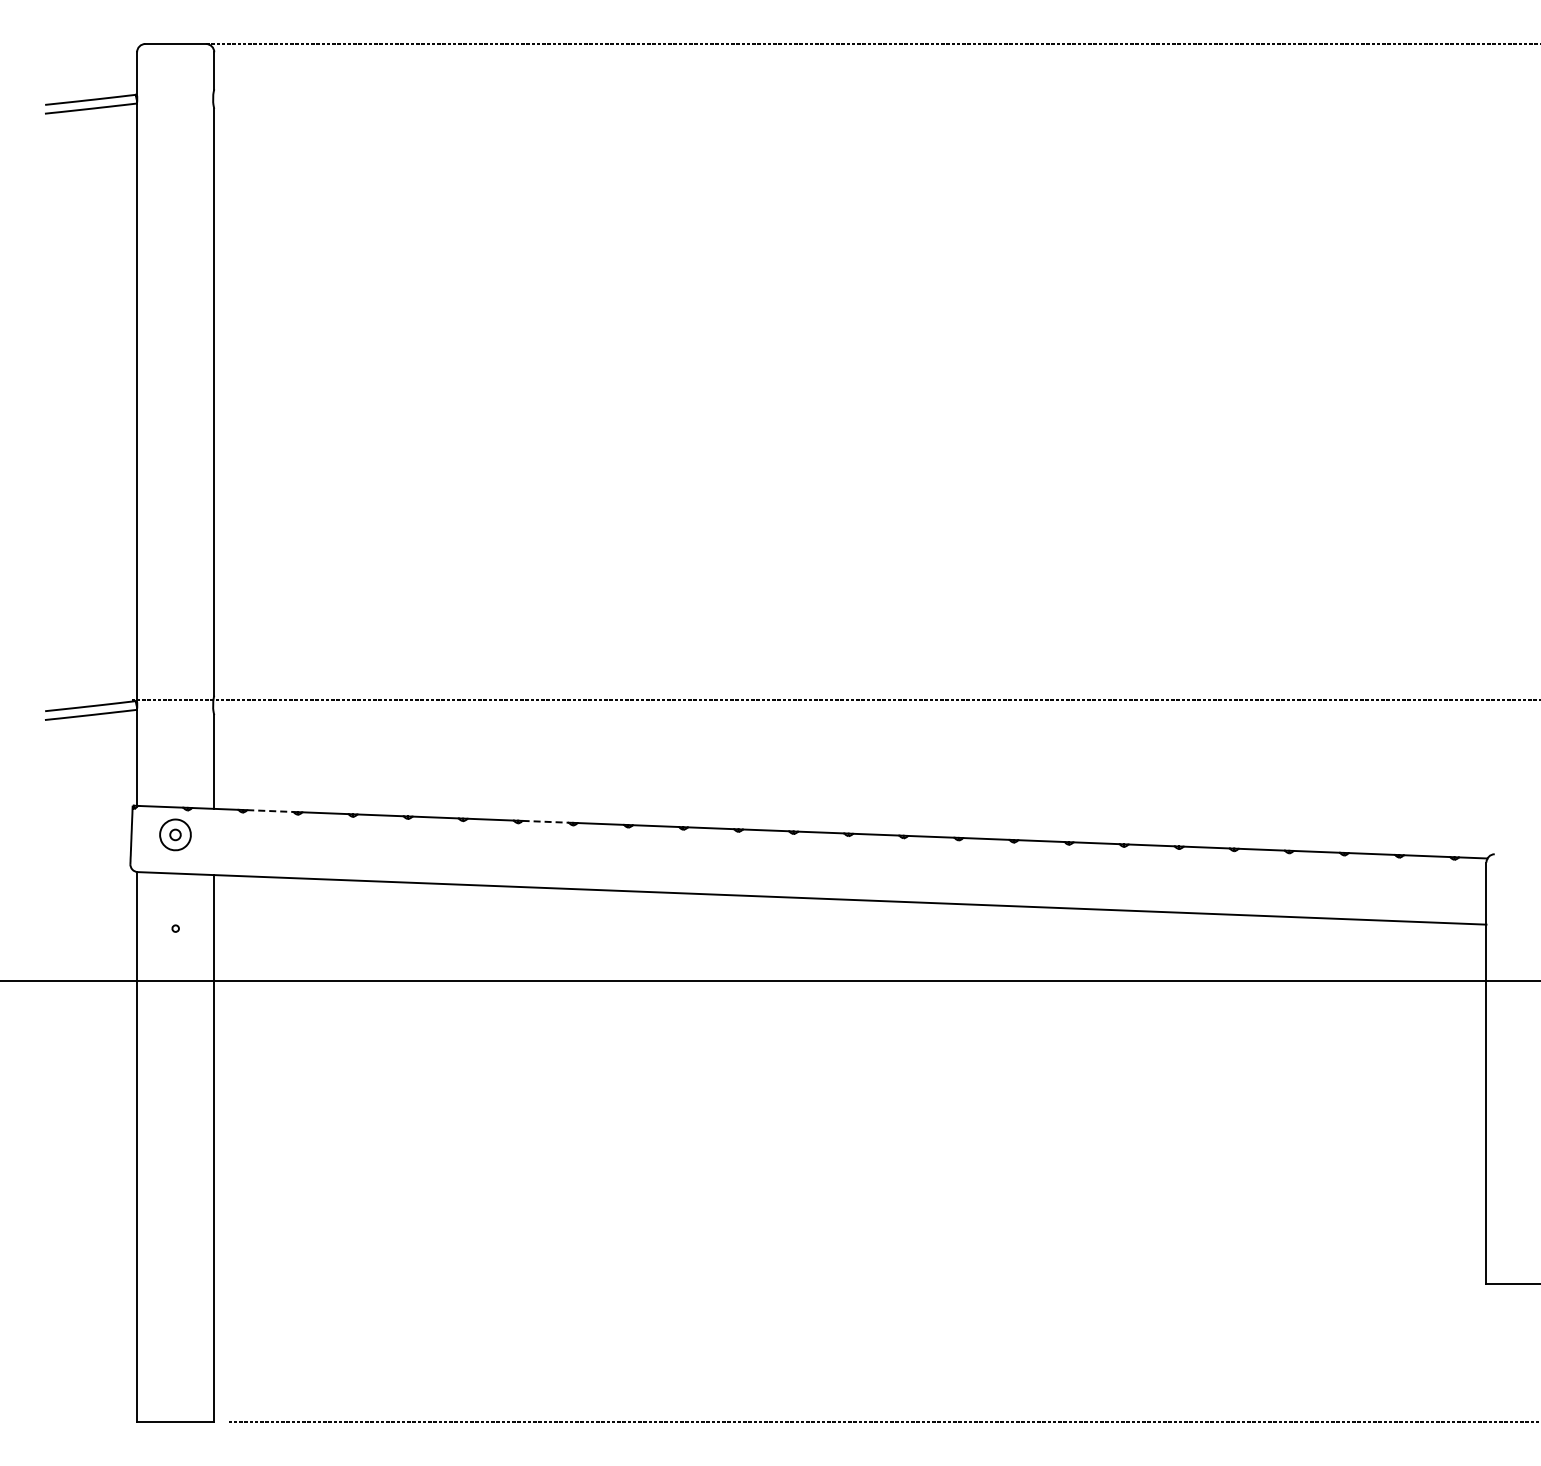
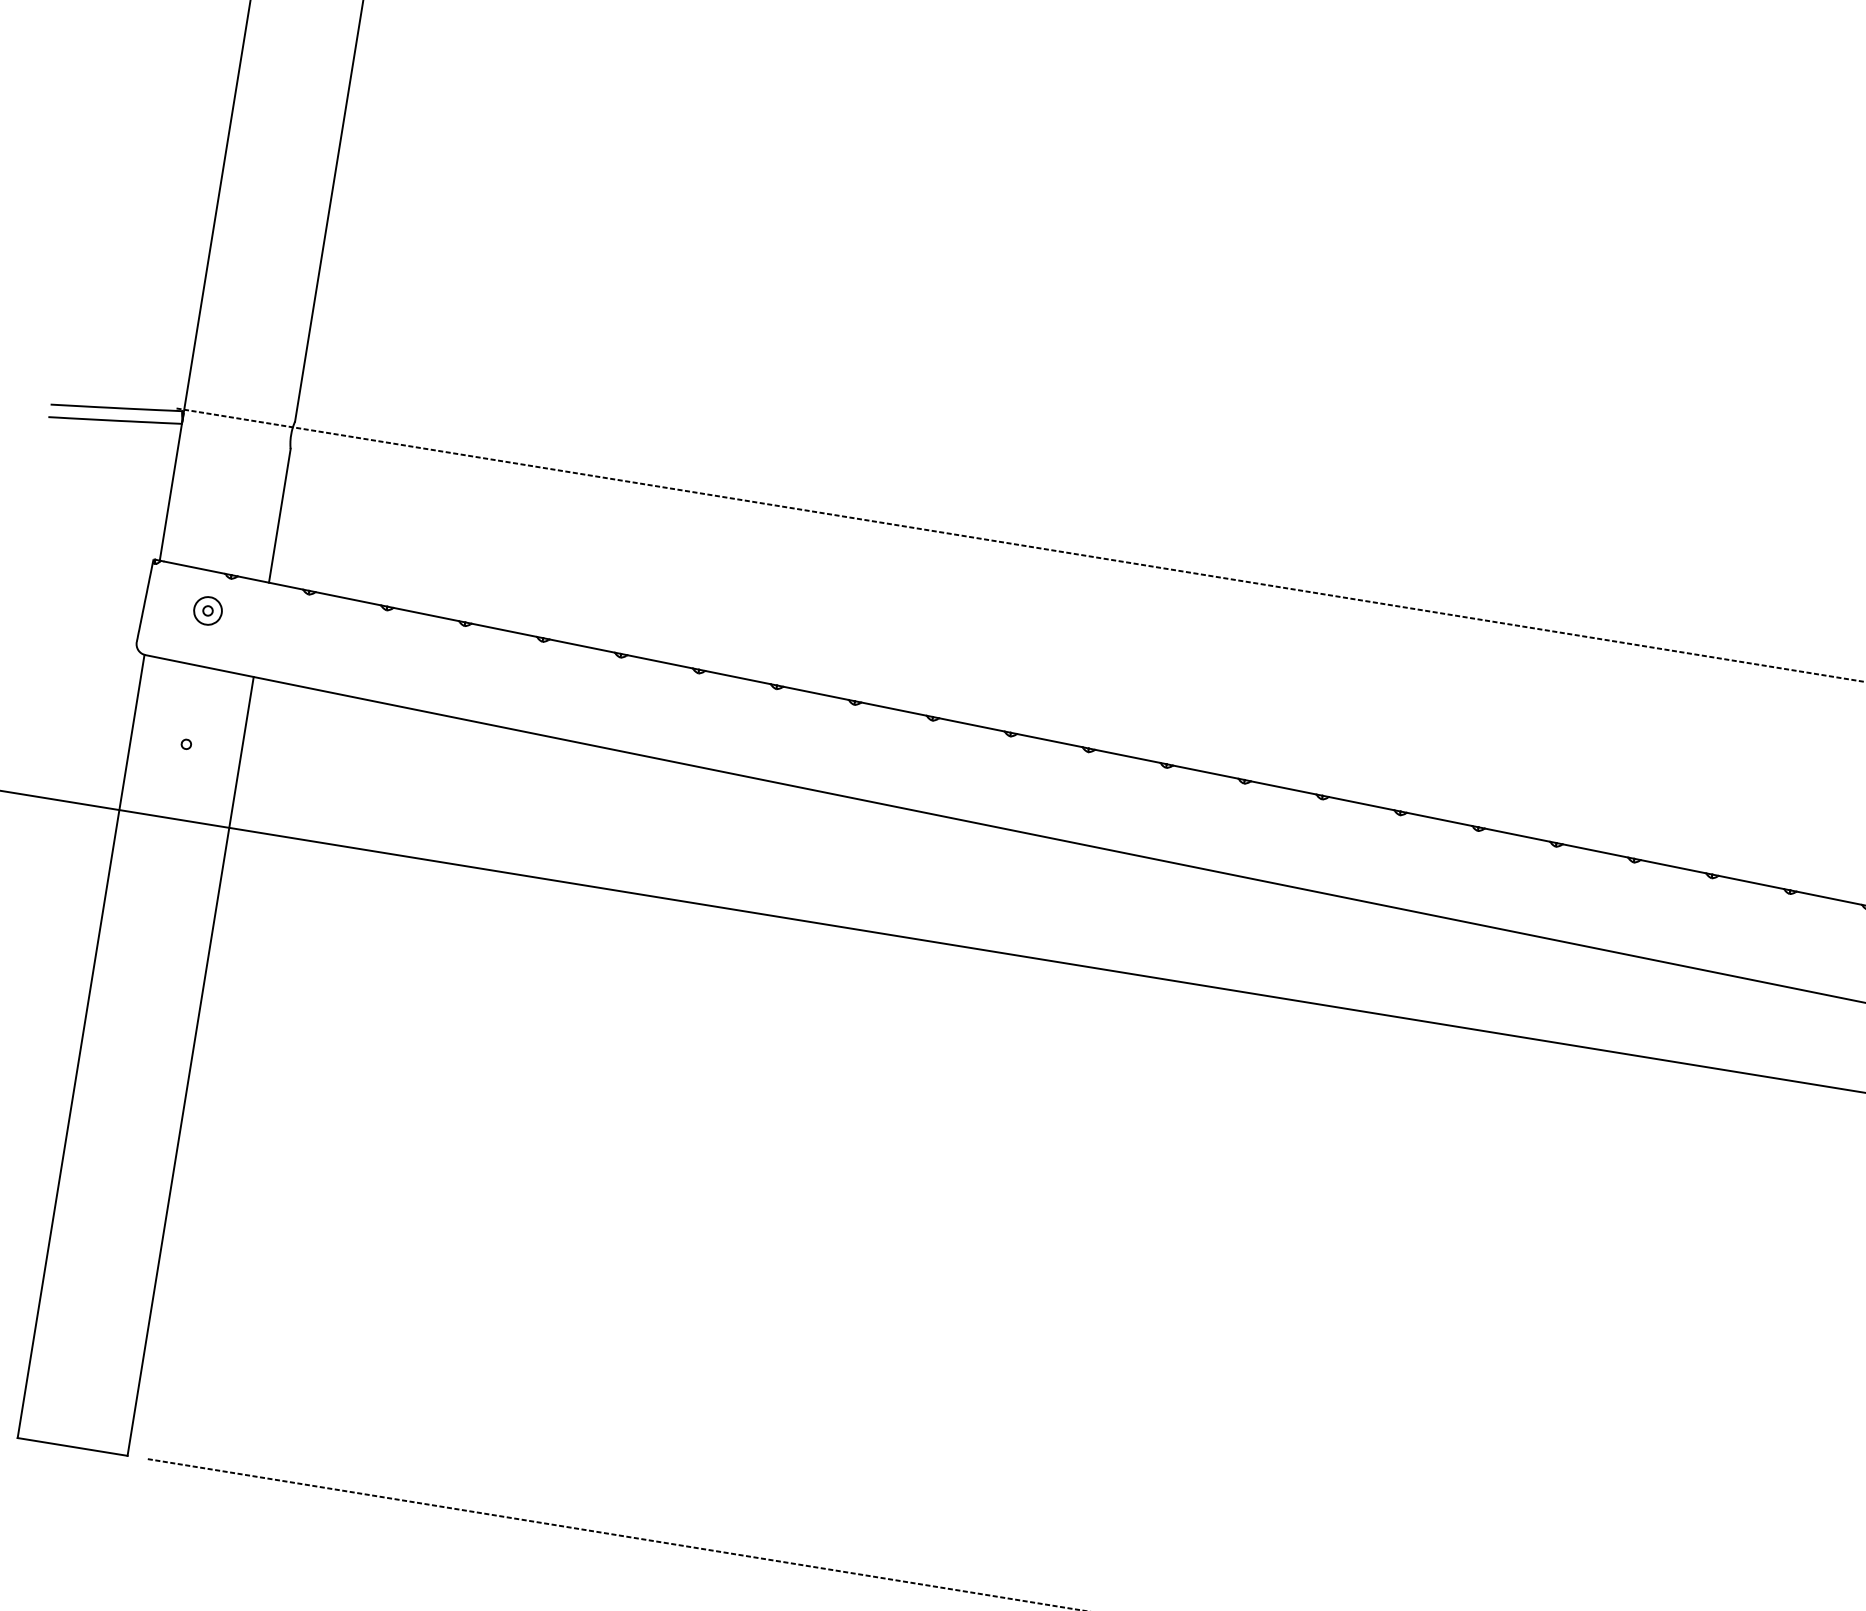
line: (270, 811) -> (348, 599), dashed -> solid
line: (546, 821) -> (739, 677), dashed -> solid
part: (175, 834) -> (207, 610), size x0.62

